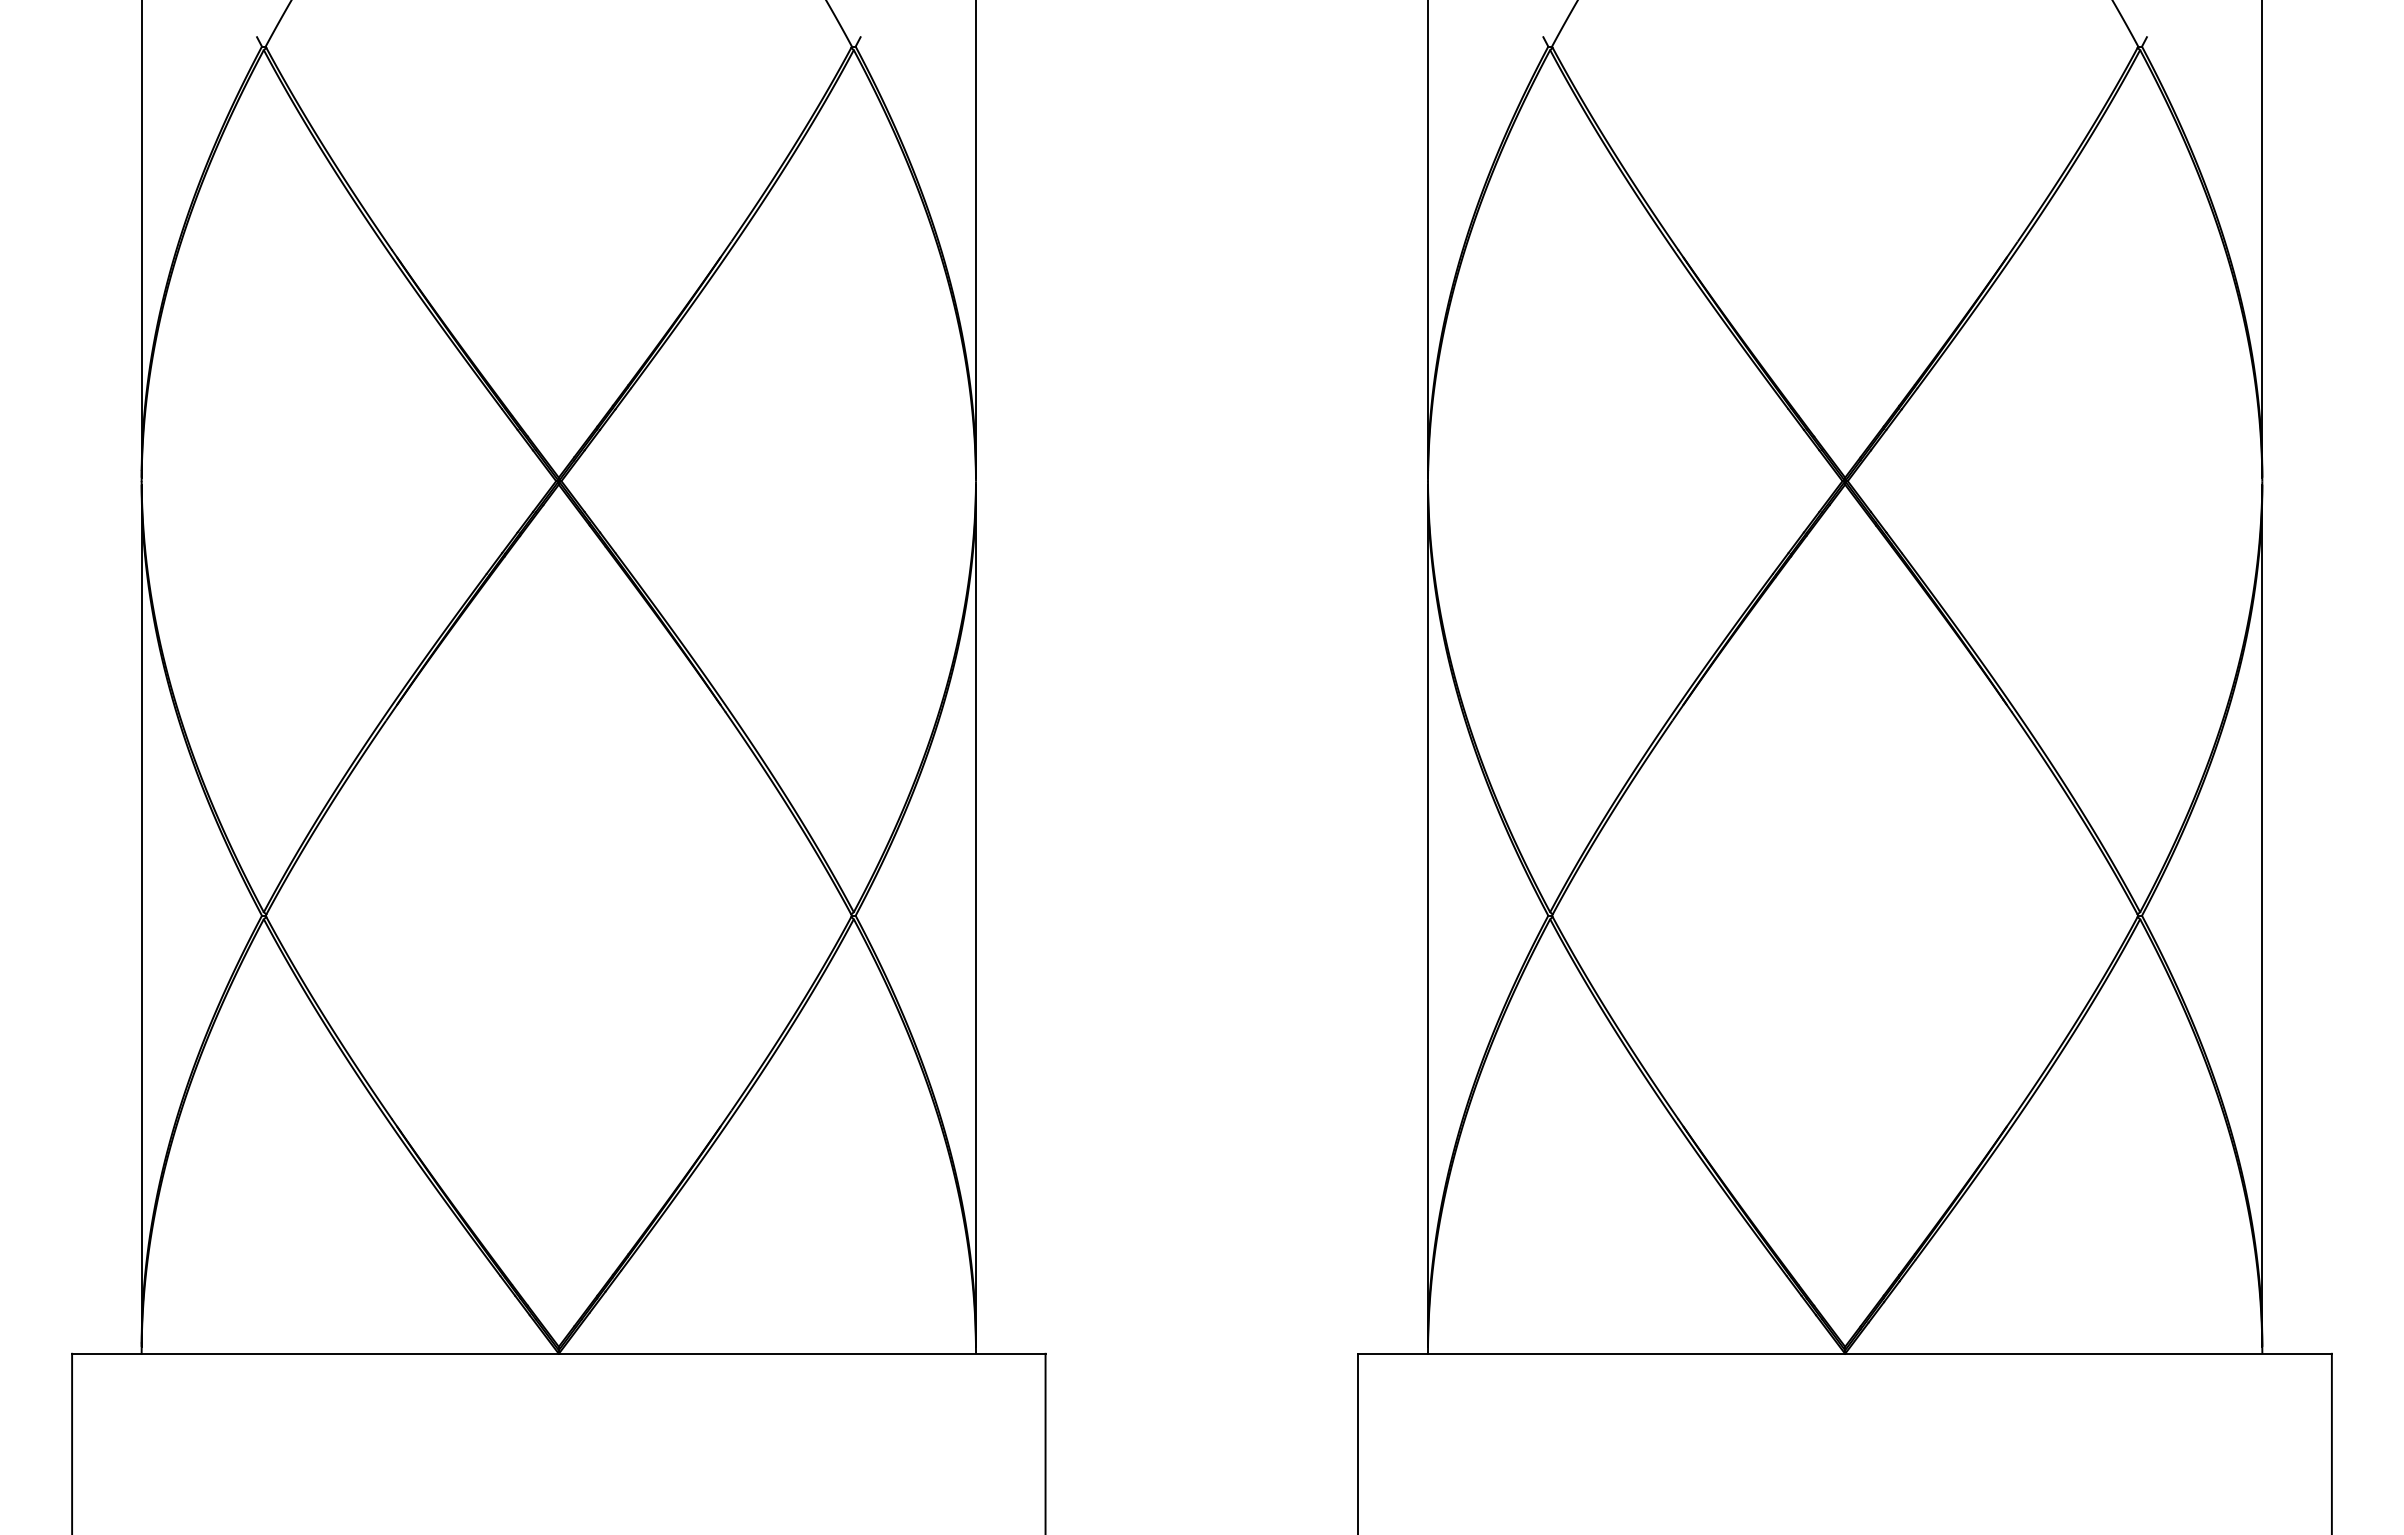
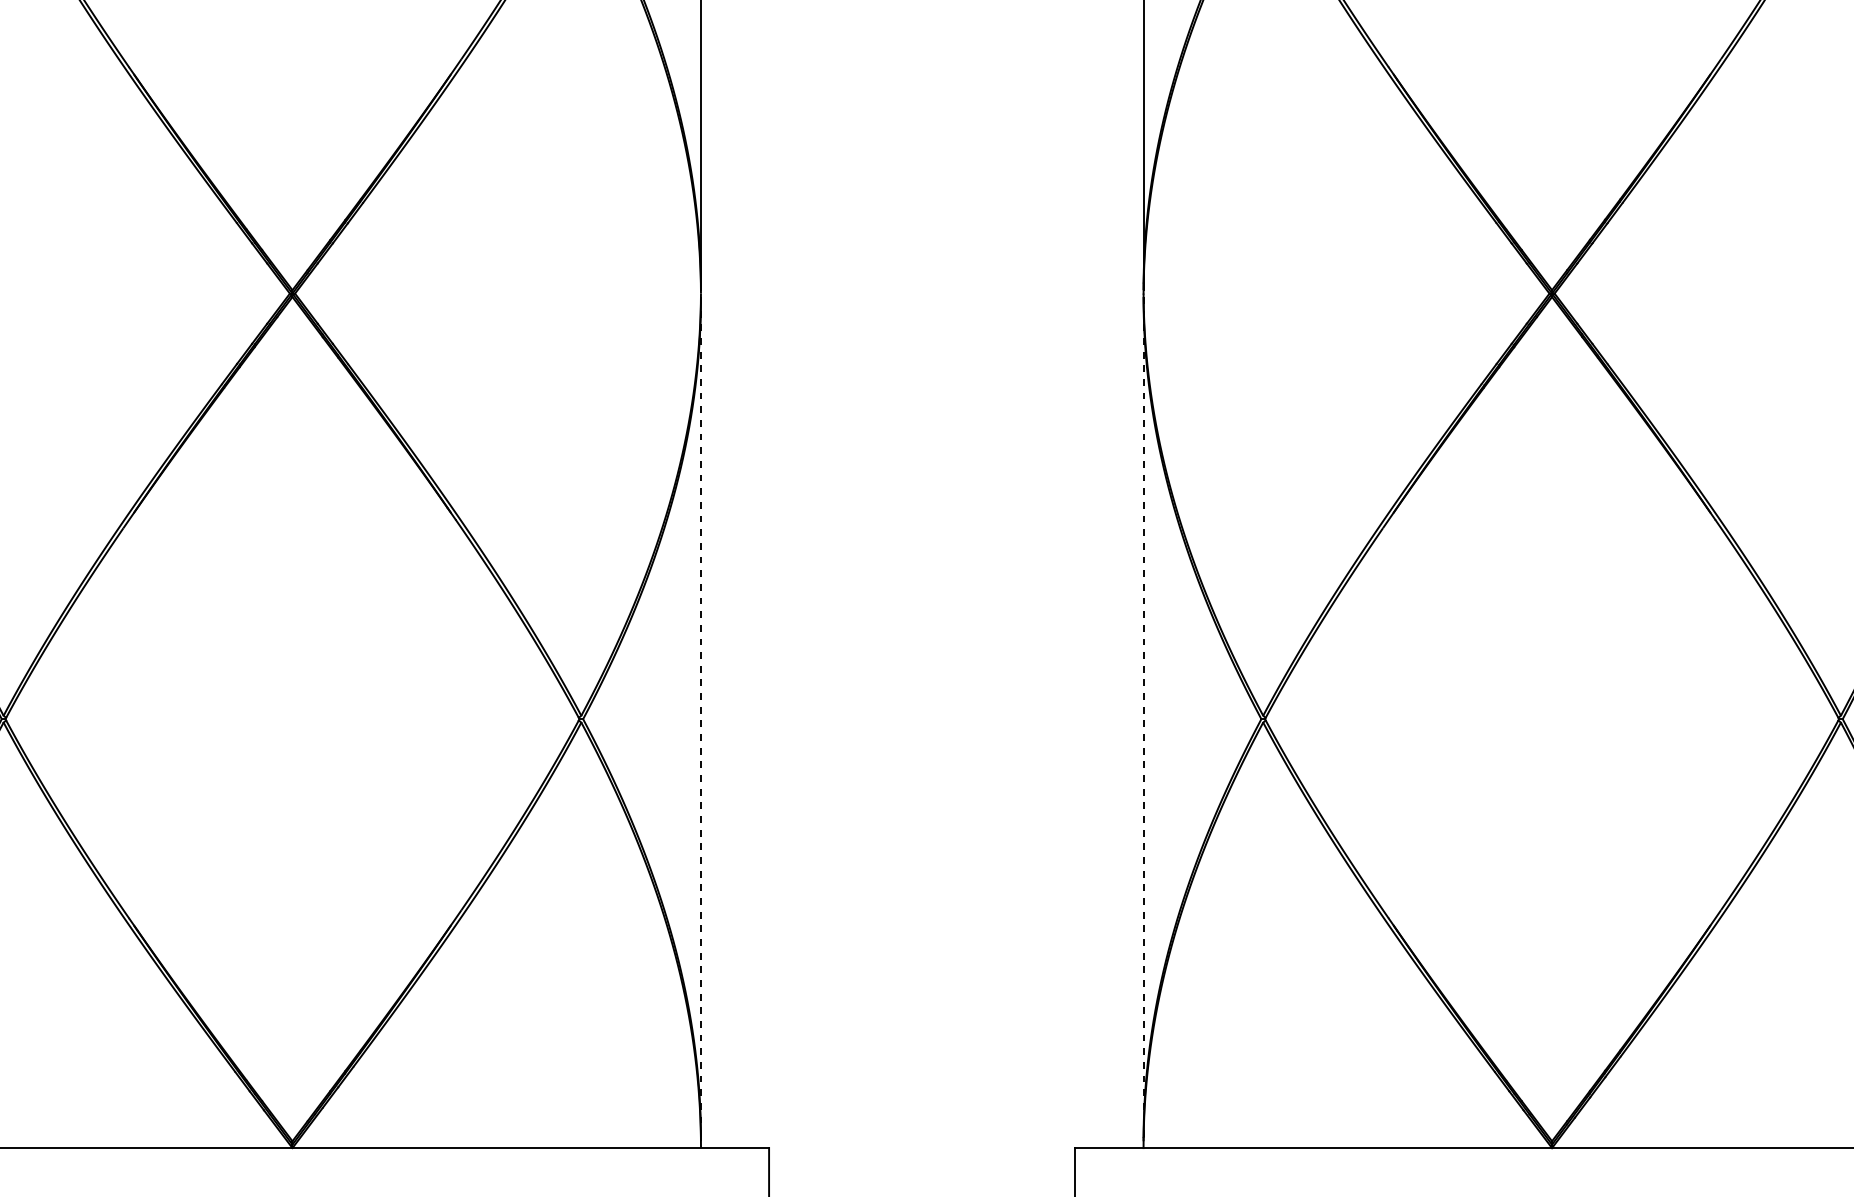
line: (976, 916) -> (701, 719), solid -> dashed
line: (1427, 916) -> (1143, 719), solid -> dashed

